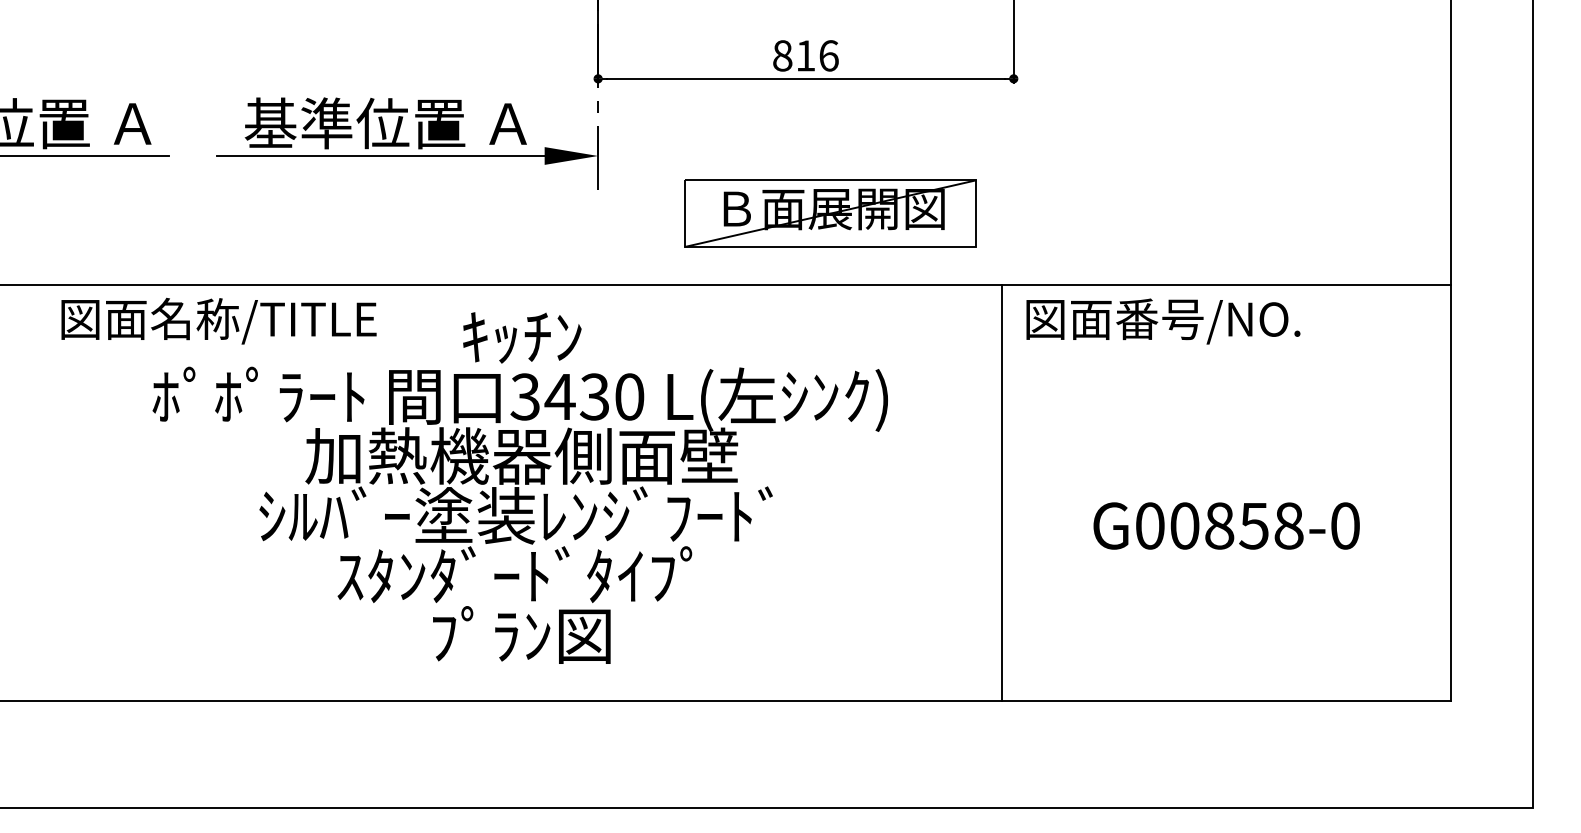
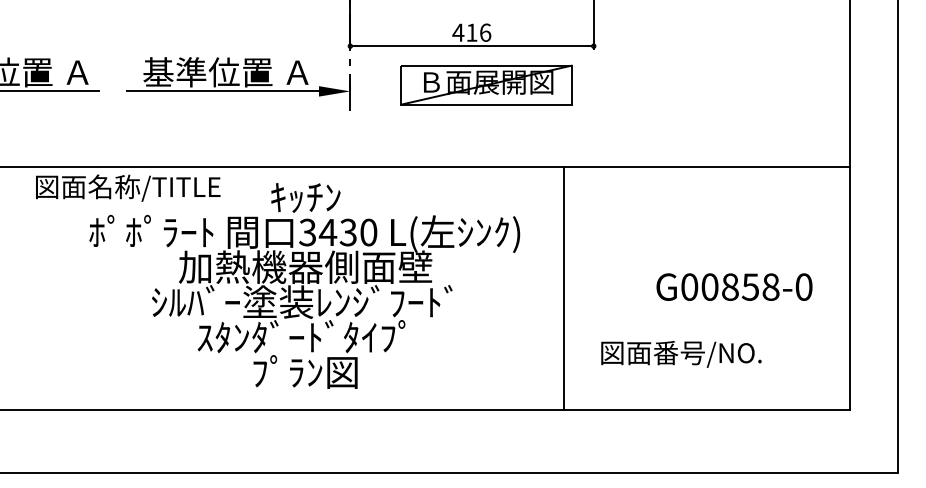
text: (782, 55) -> (458, 32), 816 -> 416
part: (830, 212) -> (486, 84), moved
text: (1163, 321) -> (681, 354), moved
line: (1003, 492) -> (564, 288), moved
text: (1226, 524) -> (734, 286), moved

